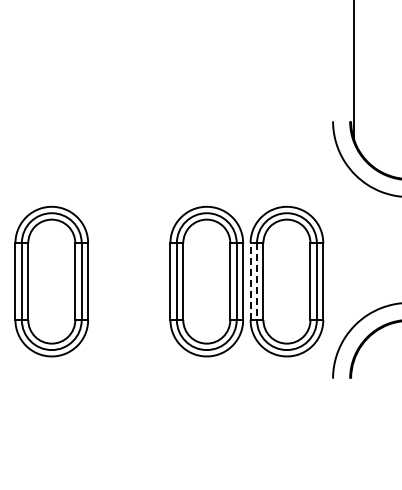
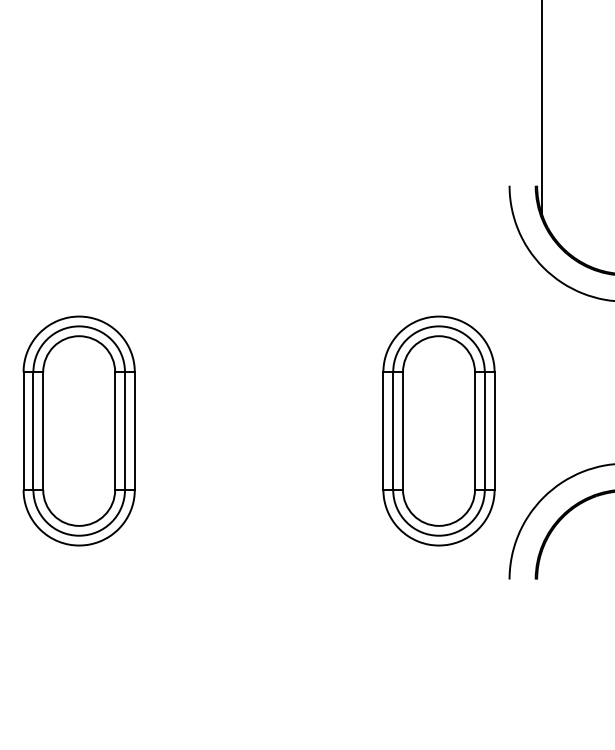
part: (206, 281) -> (315, 430), removed
line: (250, 281) -> (383, 430), dashed -> solid
line: (257, 282) -> (393, 432), dashed -> solid

